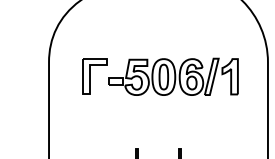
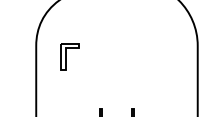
part: (173, 76) -> (128, 56), removed

